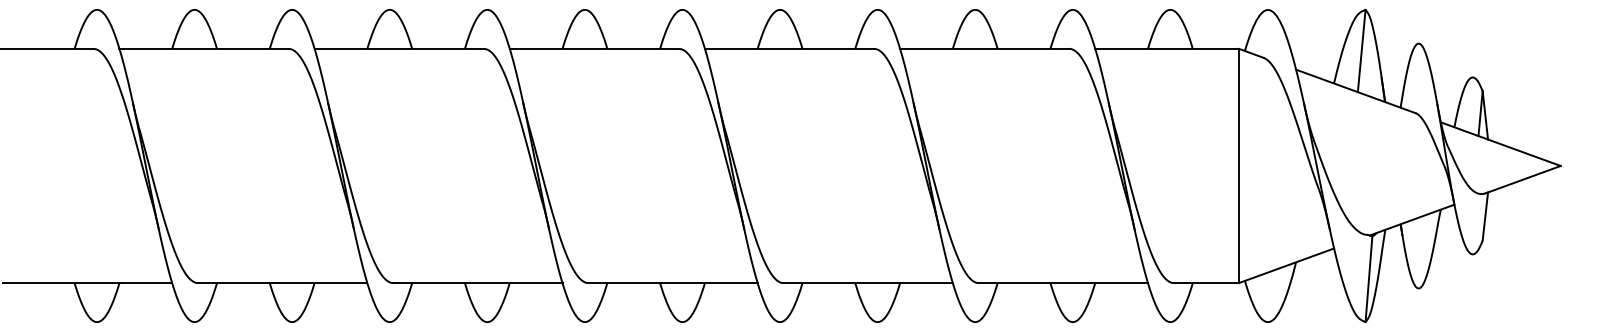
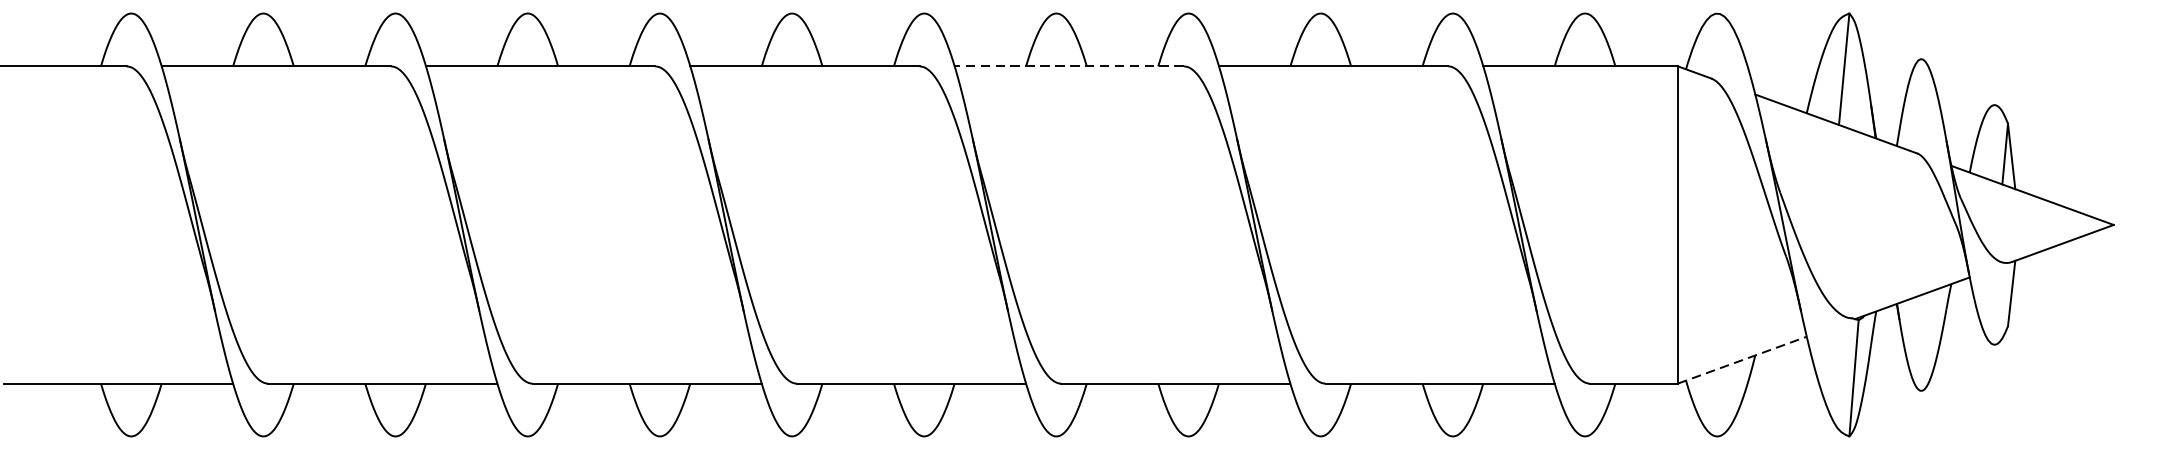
line: (789, 48) -> (1069, 65), solid -> dashed
line: (1286, 265) -> (1742, 359), solid -> dashed

